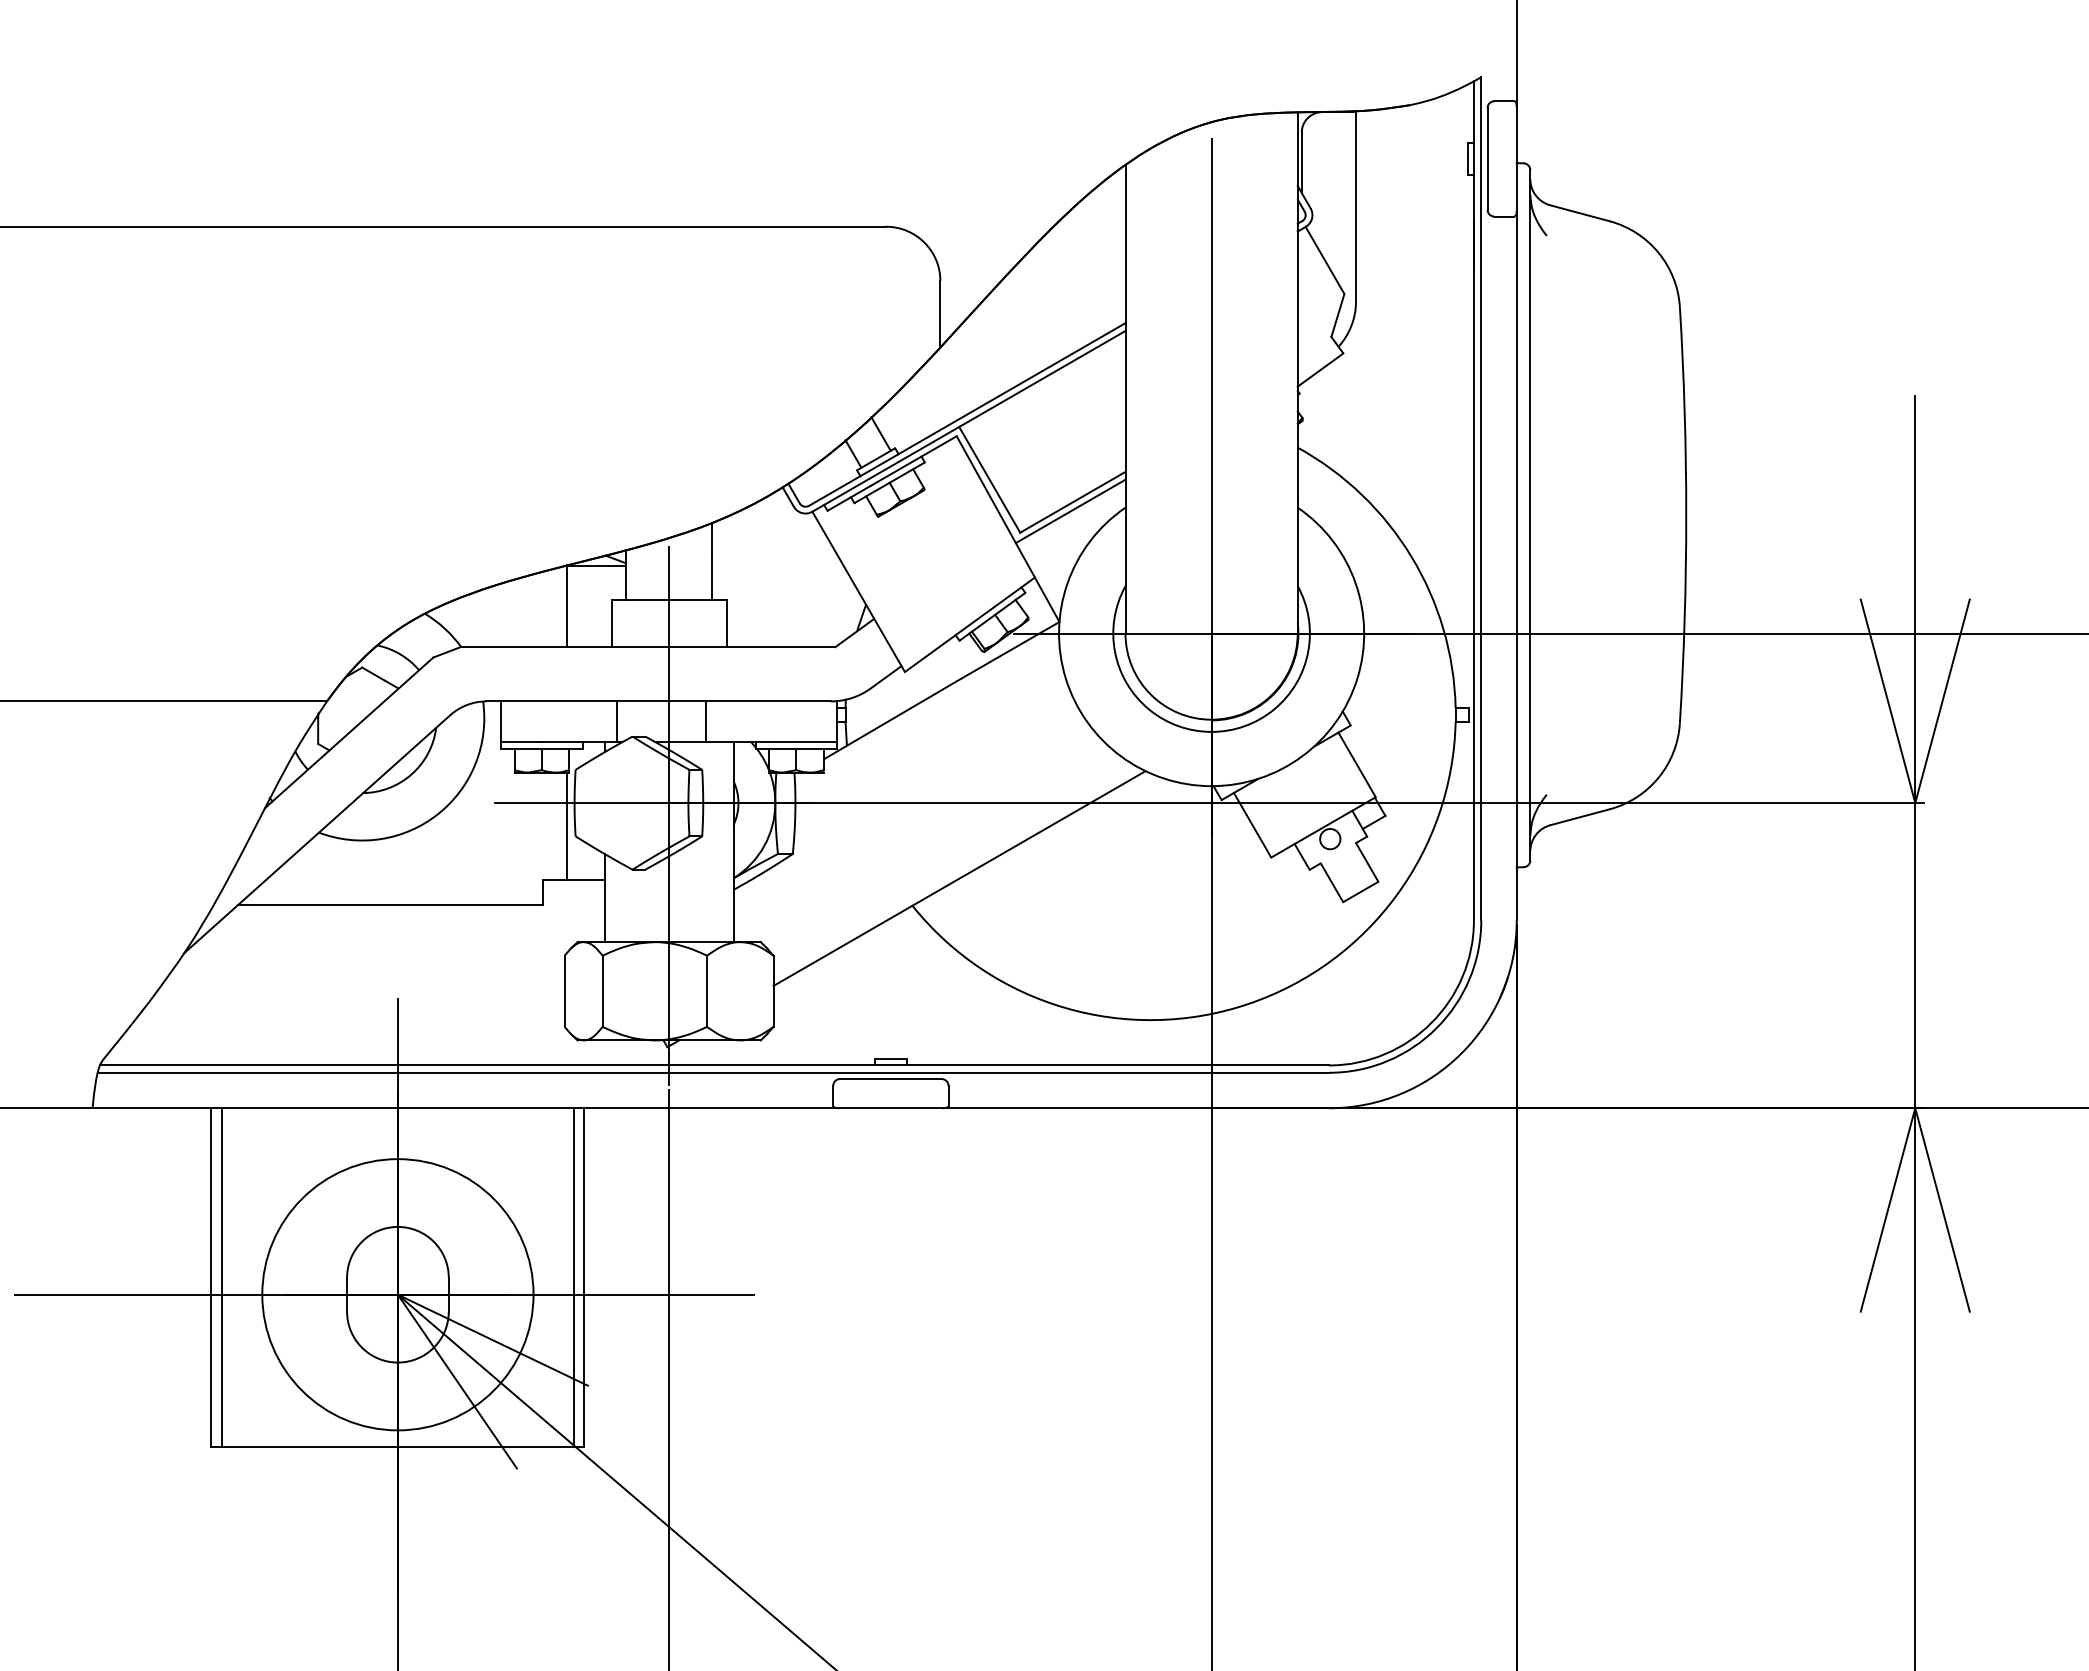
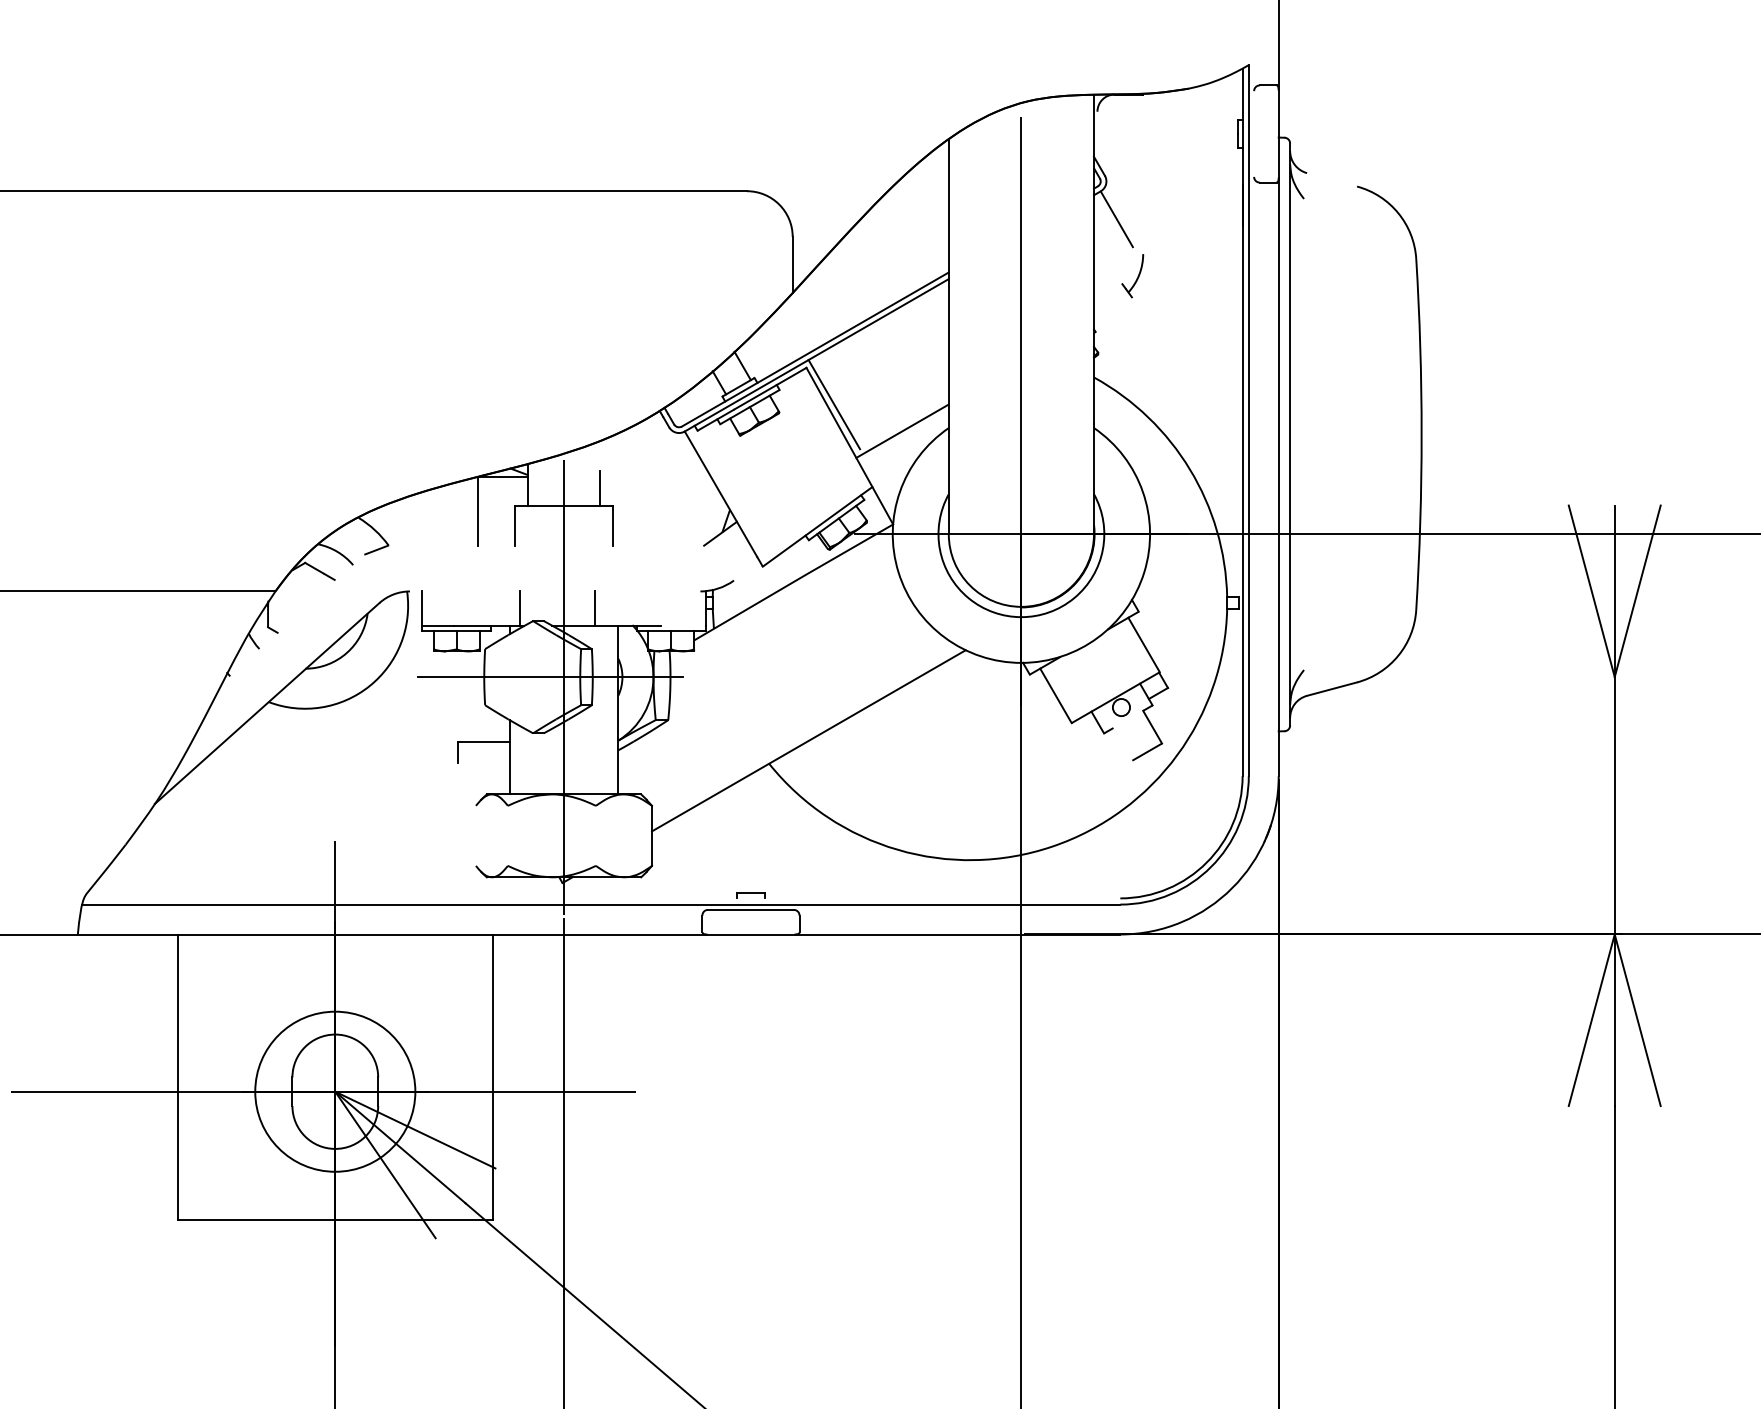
line: (1487, 158) -> (1254, 133), removed
line: (1301, 162) -> (1097, 137), removed
line: (1356, 206) -> (1143, 174), removed
line: (1579, 213) -> (1331, 180), removed
line: (1337, 315) -> (1127, 266), removed
line: (1320, 369) -> (1113, 311), removed
line: (1915, 497) -> (1614, 419), removed
line: (1072, 501) -> (904, 422), removed
line: (712, 540) -> (600, 455), removed
line: (647, 647) -> (545, 545), removed
line: (885, 677) -> (746, 571), removed
line: (658, 701) -> (555, 591), removed
line: (349, 732) -> (294, 617), removed
line: (810, 742) -> (683, 626), removed
line: (1298, 803) -> (1094, 677), removed
line: (567, 826) -> (478, 696), removed
line: (1331, 882) -> (1122, 744), removed
line: (390, 904) -> (329, 762), removed
line: (564, 990) -> (475, 835), removed
line: (602, 990) -> (507, 835), removed
line: (707, 990) -> (596, 835), removed
line: (713, 1065) -> (601, 898), removed
line: (222, 1277) -> (187, 1077), removed
line: (573, 1277) -> (483, 1077), removed
circle: (397, 1294) -> (334, 1091), size x0.7

